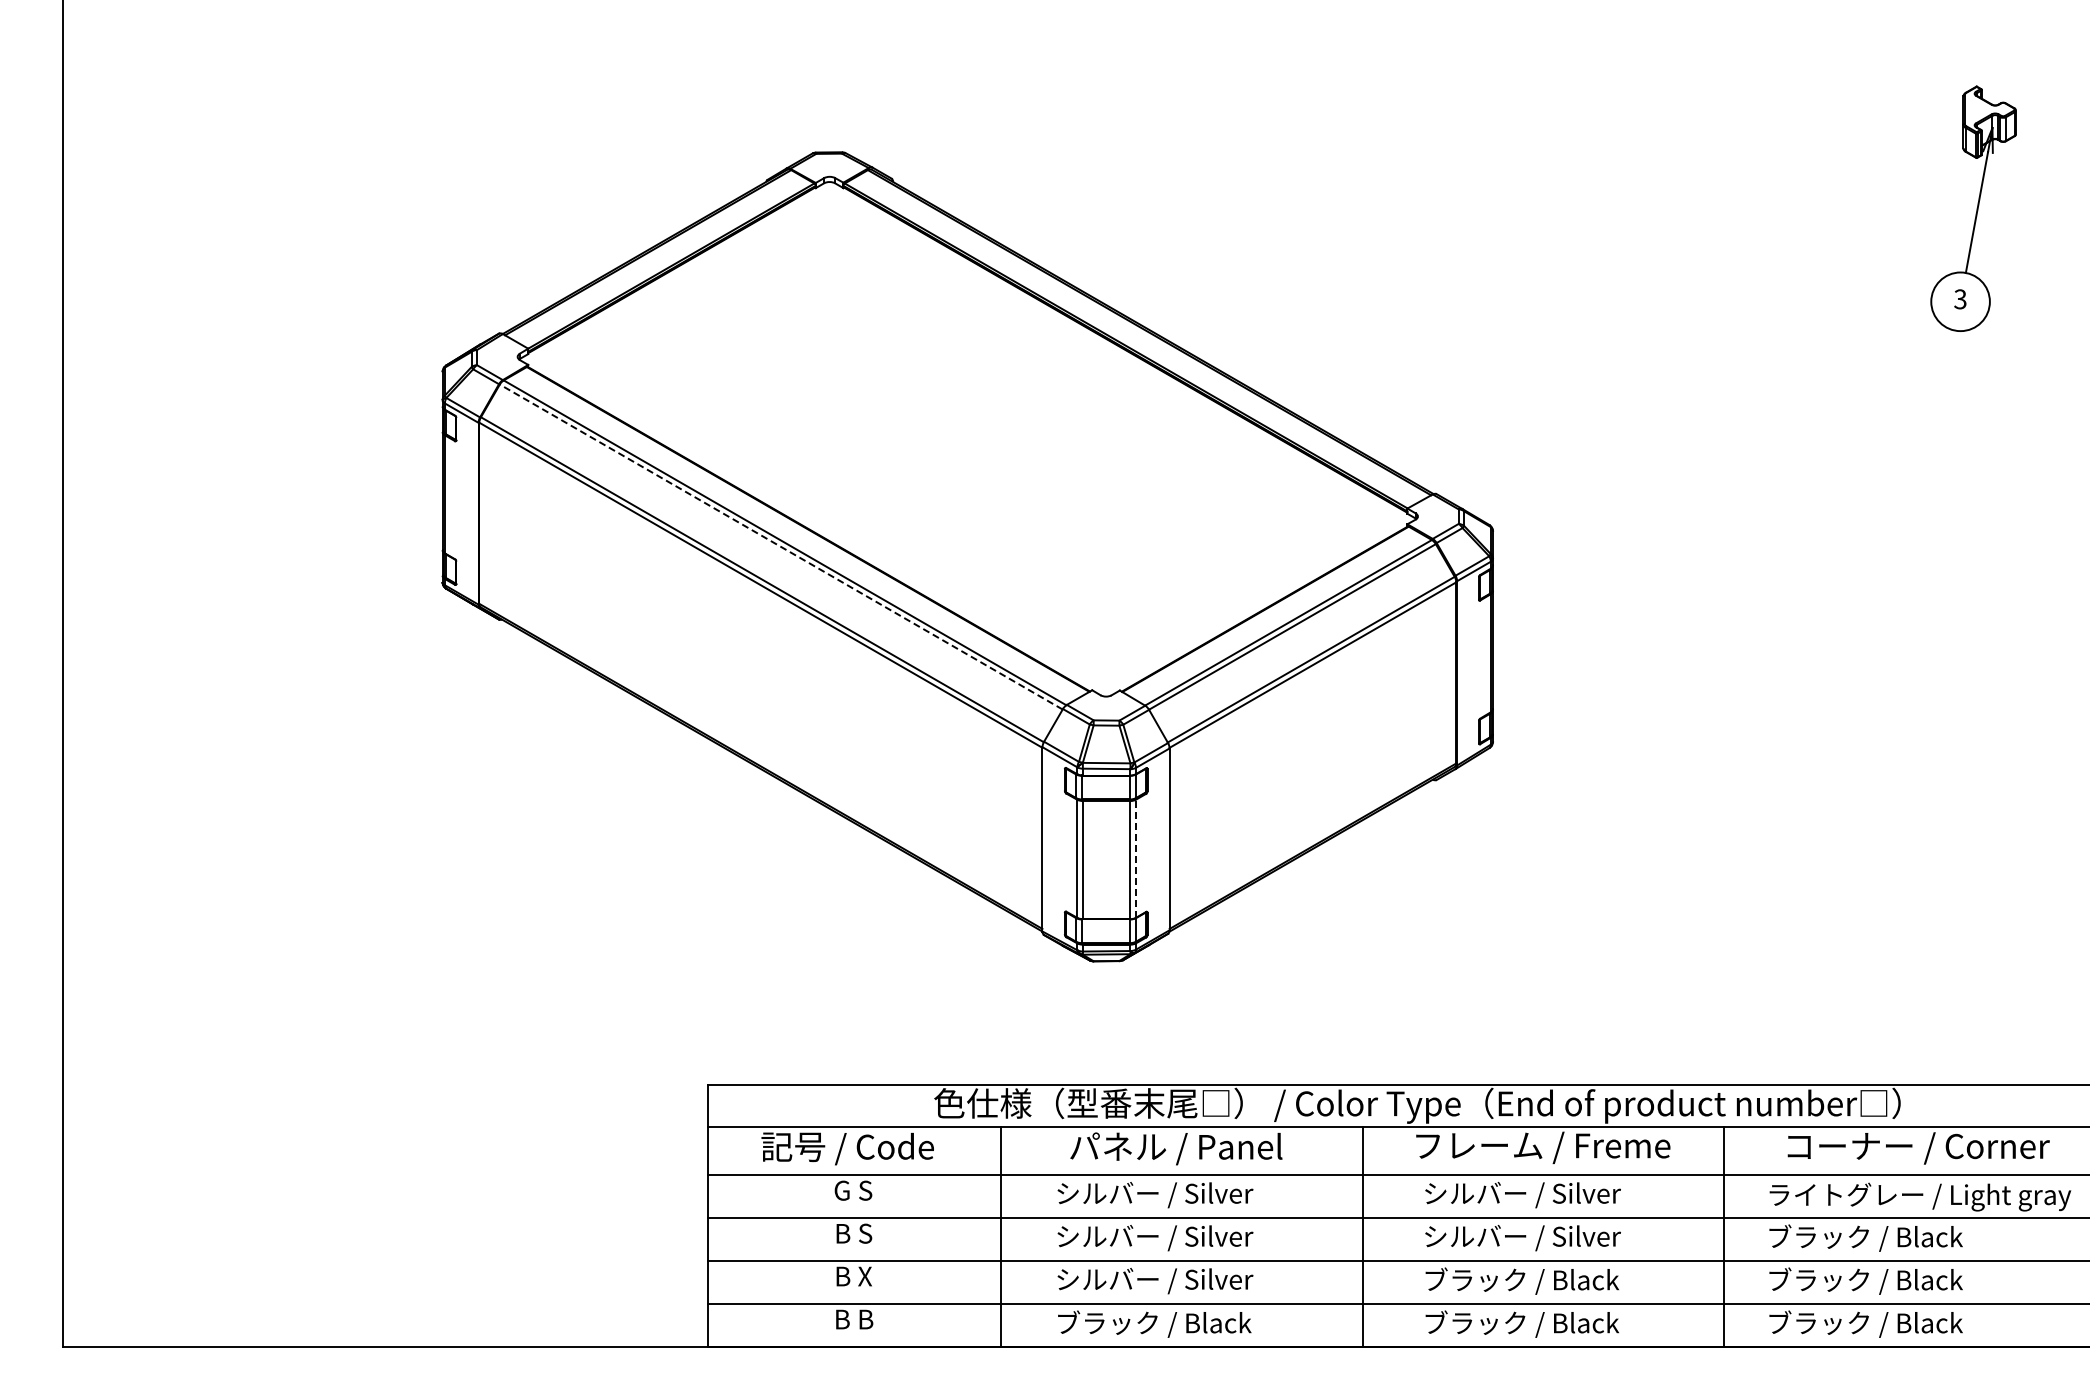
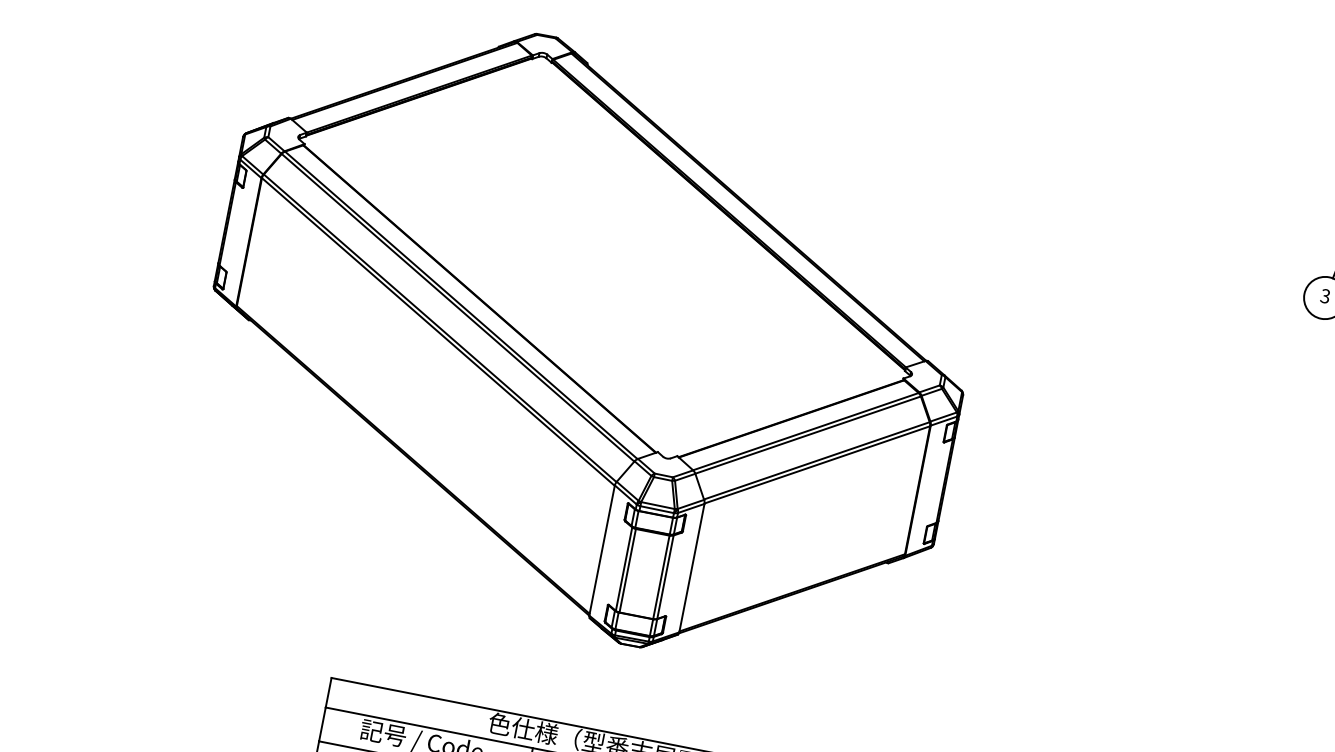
line: (781, 547) -> (458, 308), dashed -> solid
line: (1136, 858) -> (665, 577), dashed -> solid

